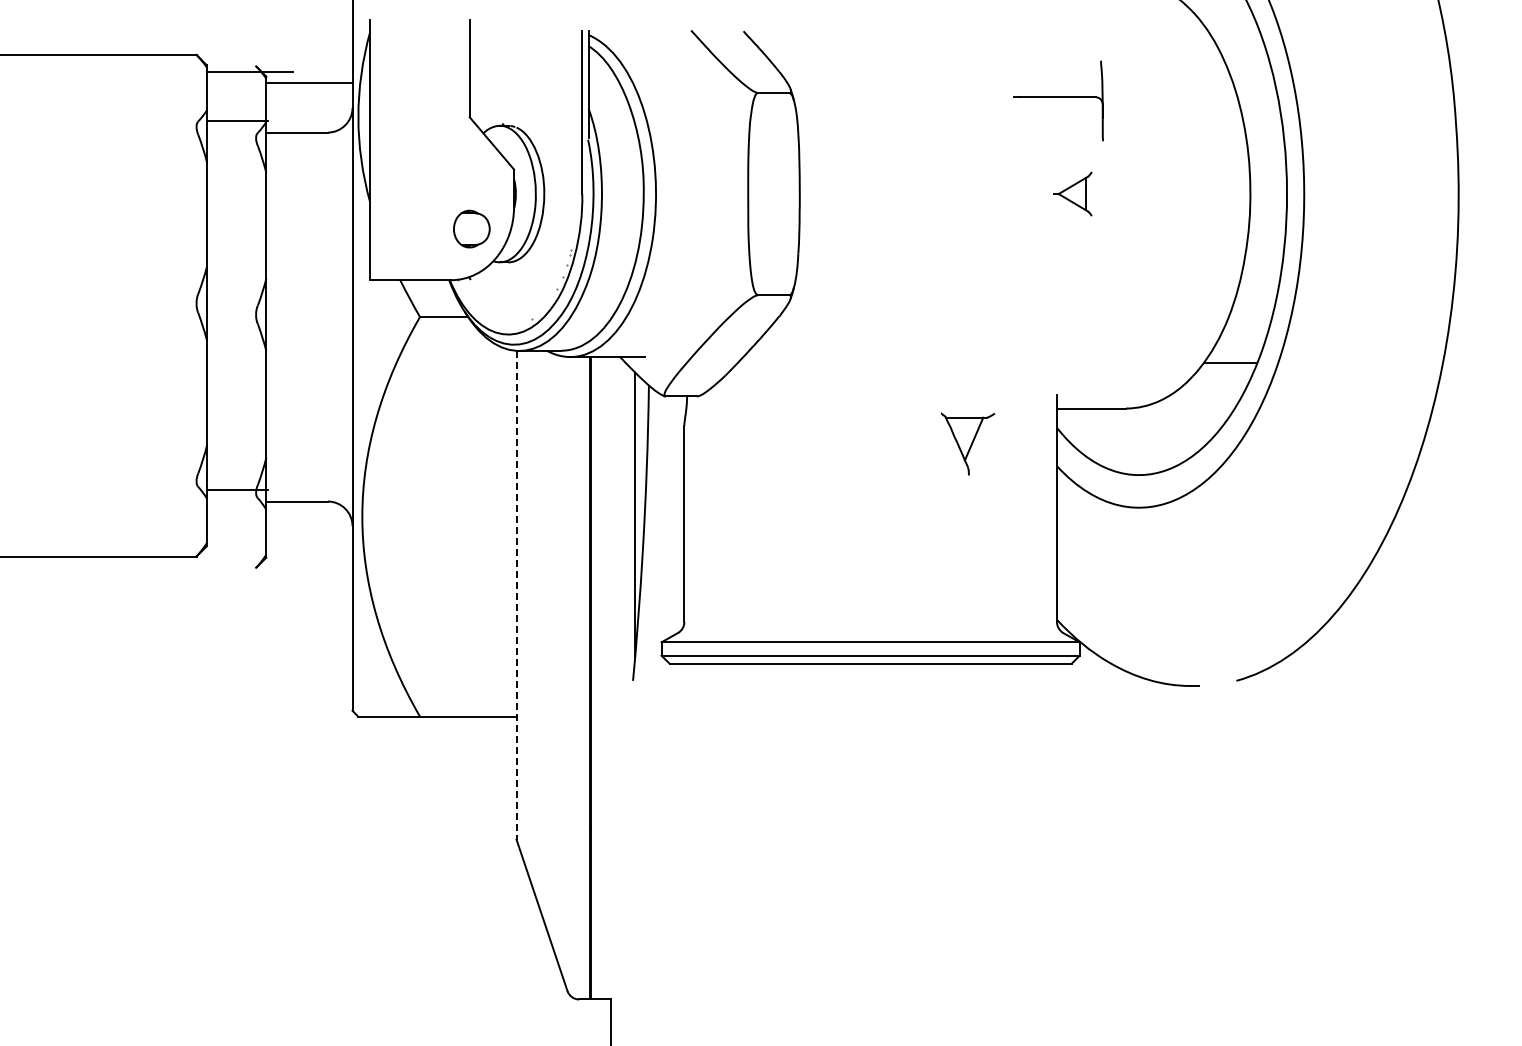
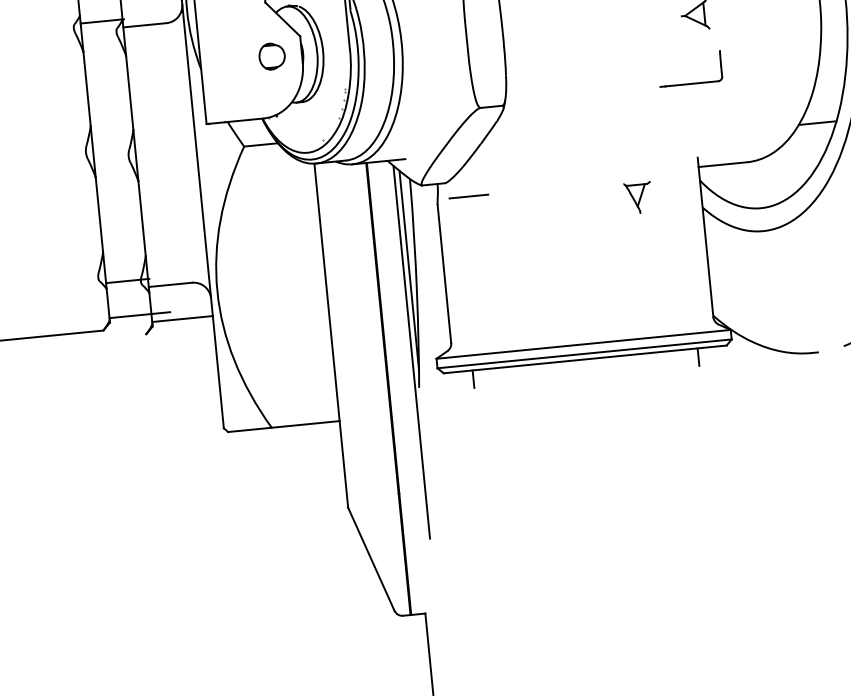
part: (471, 228) -> (271, 56), moved
part: (1058, 290) -> (691, 83), added
line: (728, 418) -> (468, 196), added
part: (967, 443) -> (638, 197), size x0.71
line: (249, 539) -> (139, 314), added
line: (309, 551) -> (182, 319), added
line: (516, 595) -> (331, 335), dashed -> solid
line: (627, 629) -> (411, 352), added
line: (710, 675) -> (473, 378), added
line: (1030, 675) -> (698, 356), added

